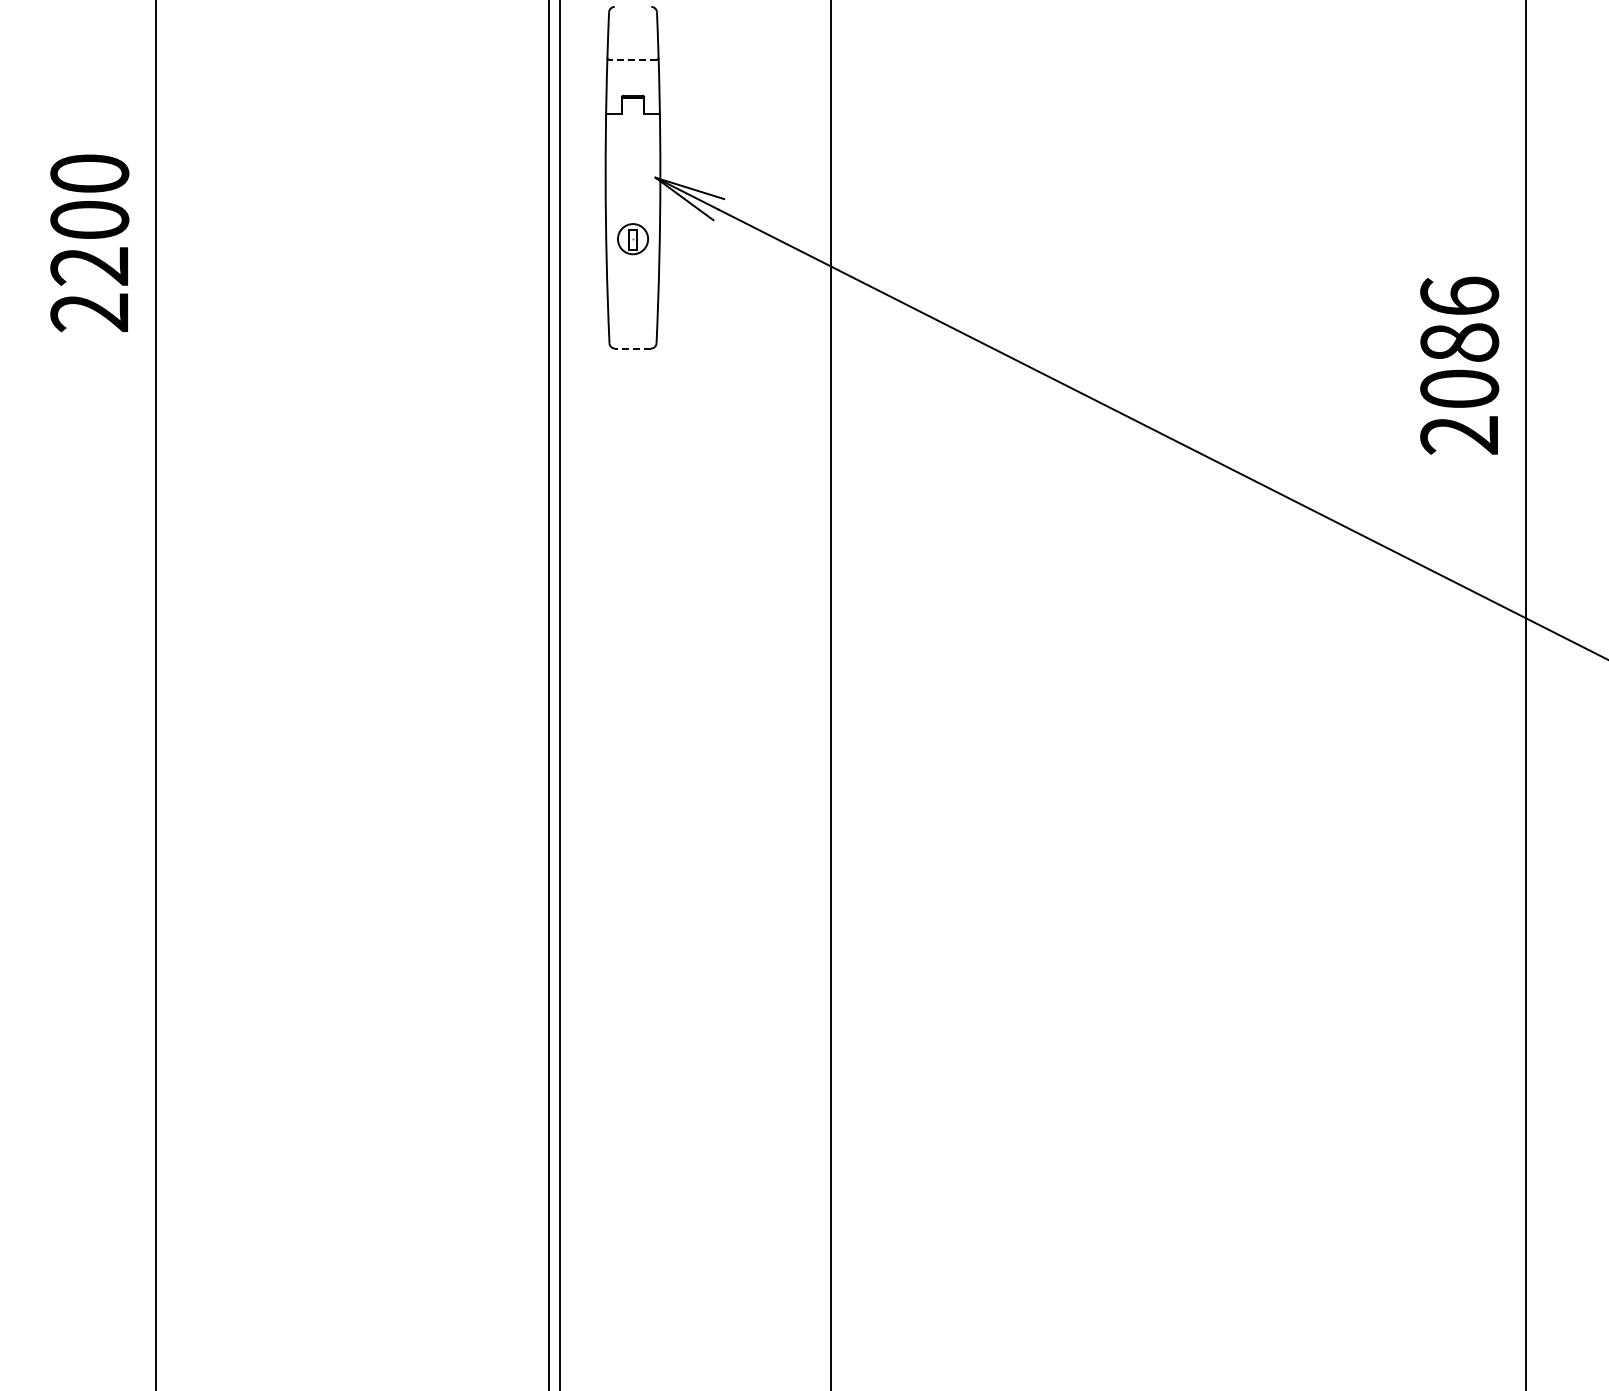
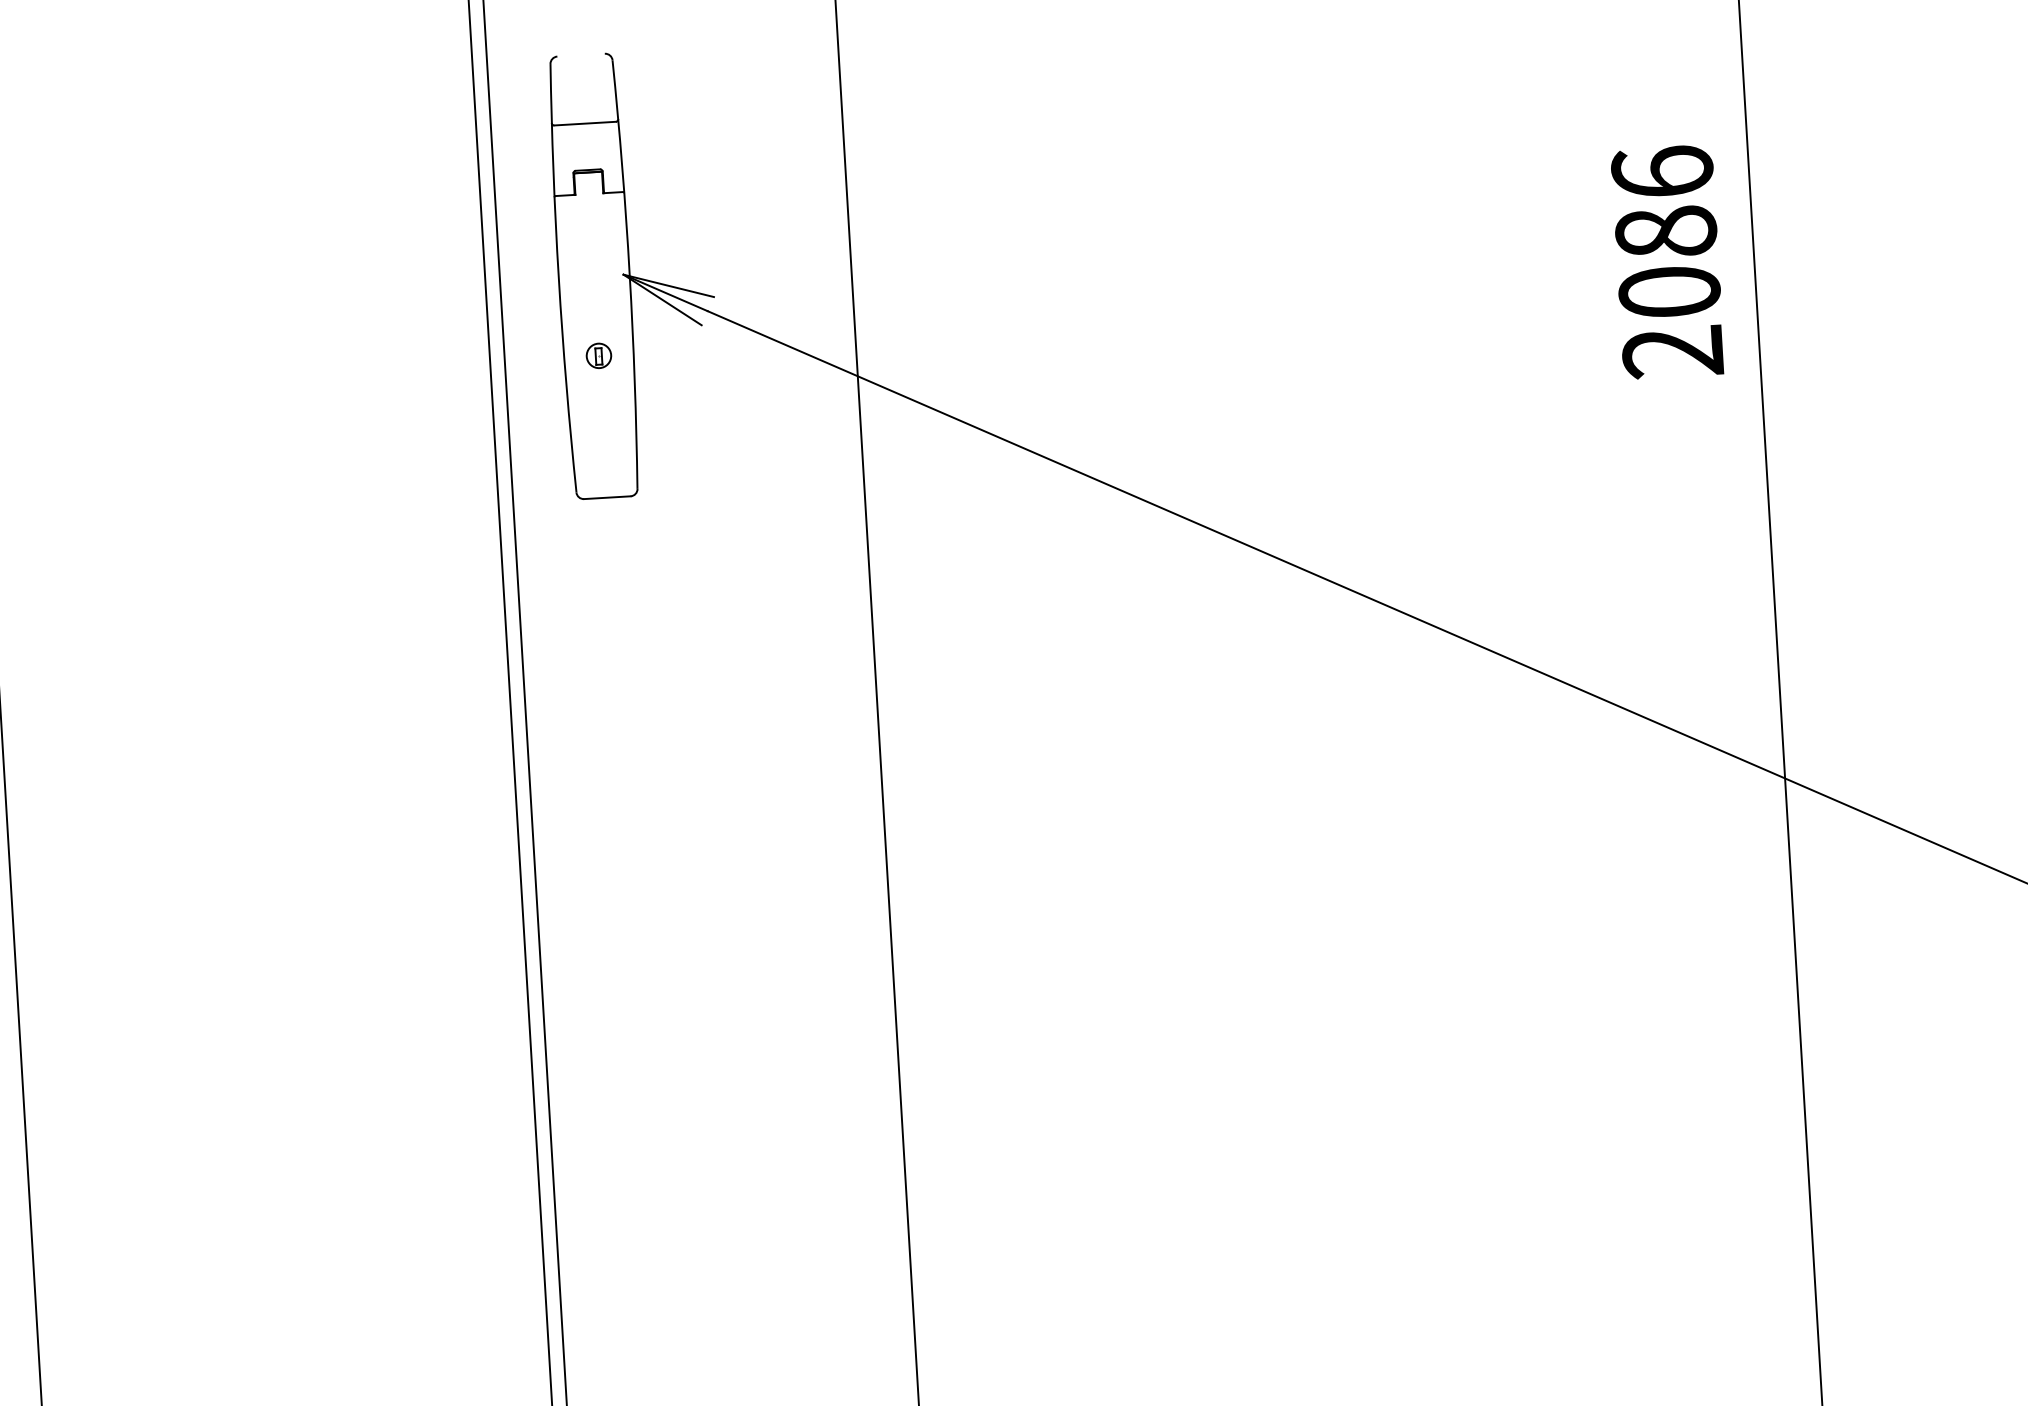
line: (633, 59) -> (585, 123), dashed -> solid
part: (632, 238) -> (598, 355), size x0.62
line: (633, 348) -> (608, 497), dashed -> solid
text: (1459, 365) -> (1667, 261), moved

